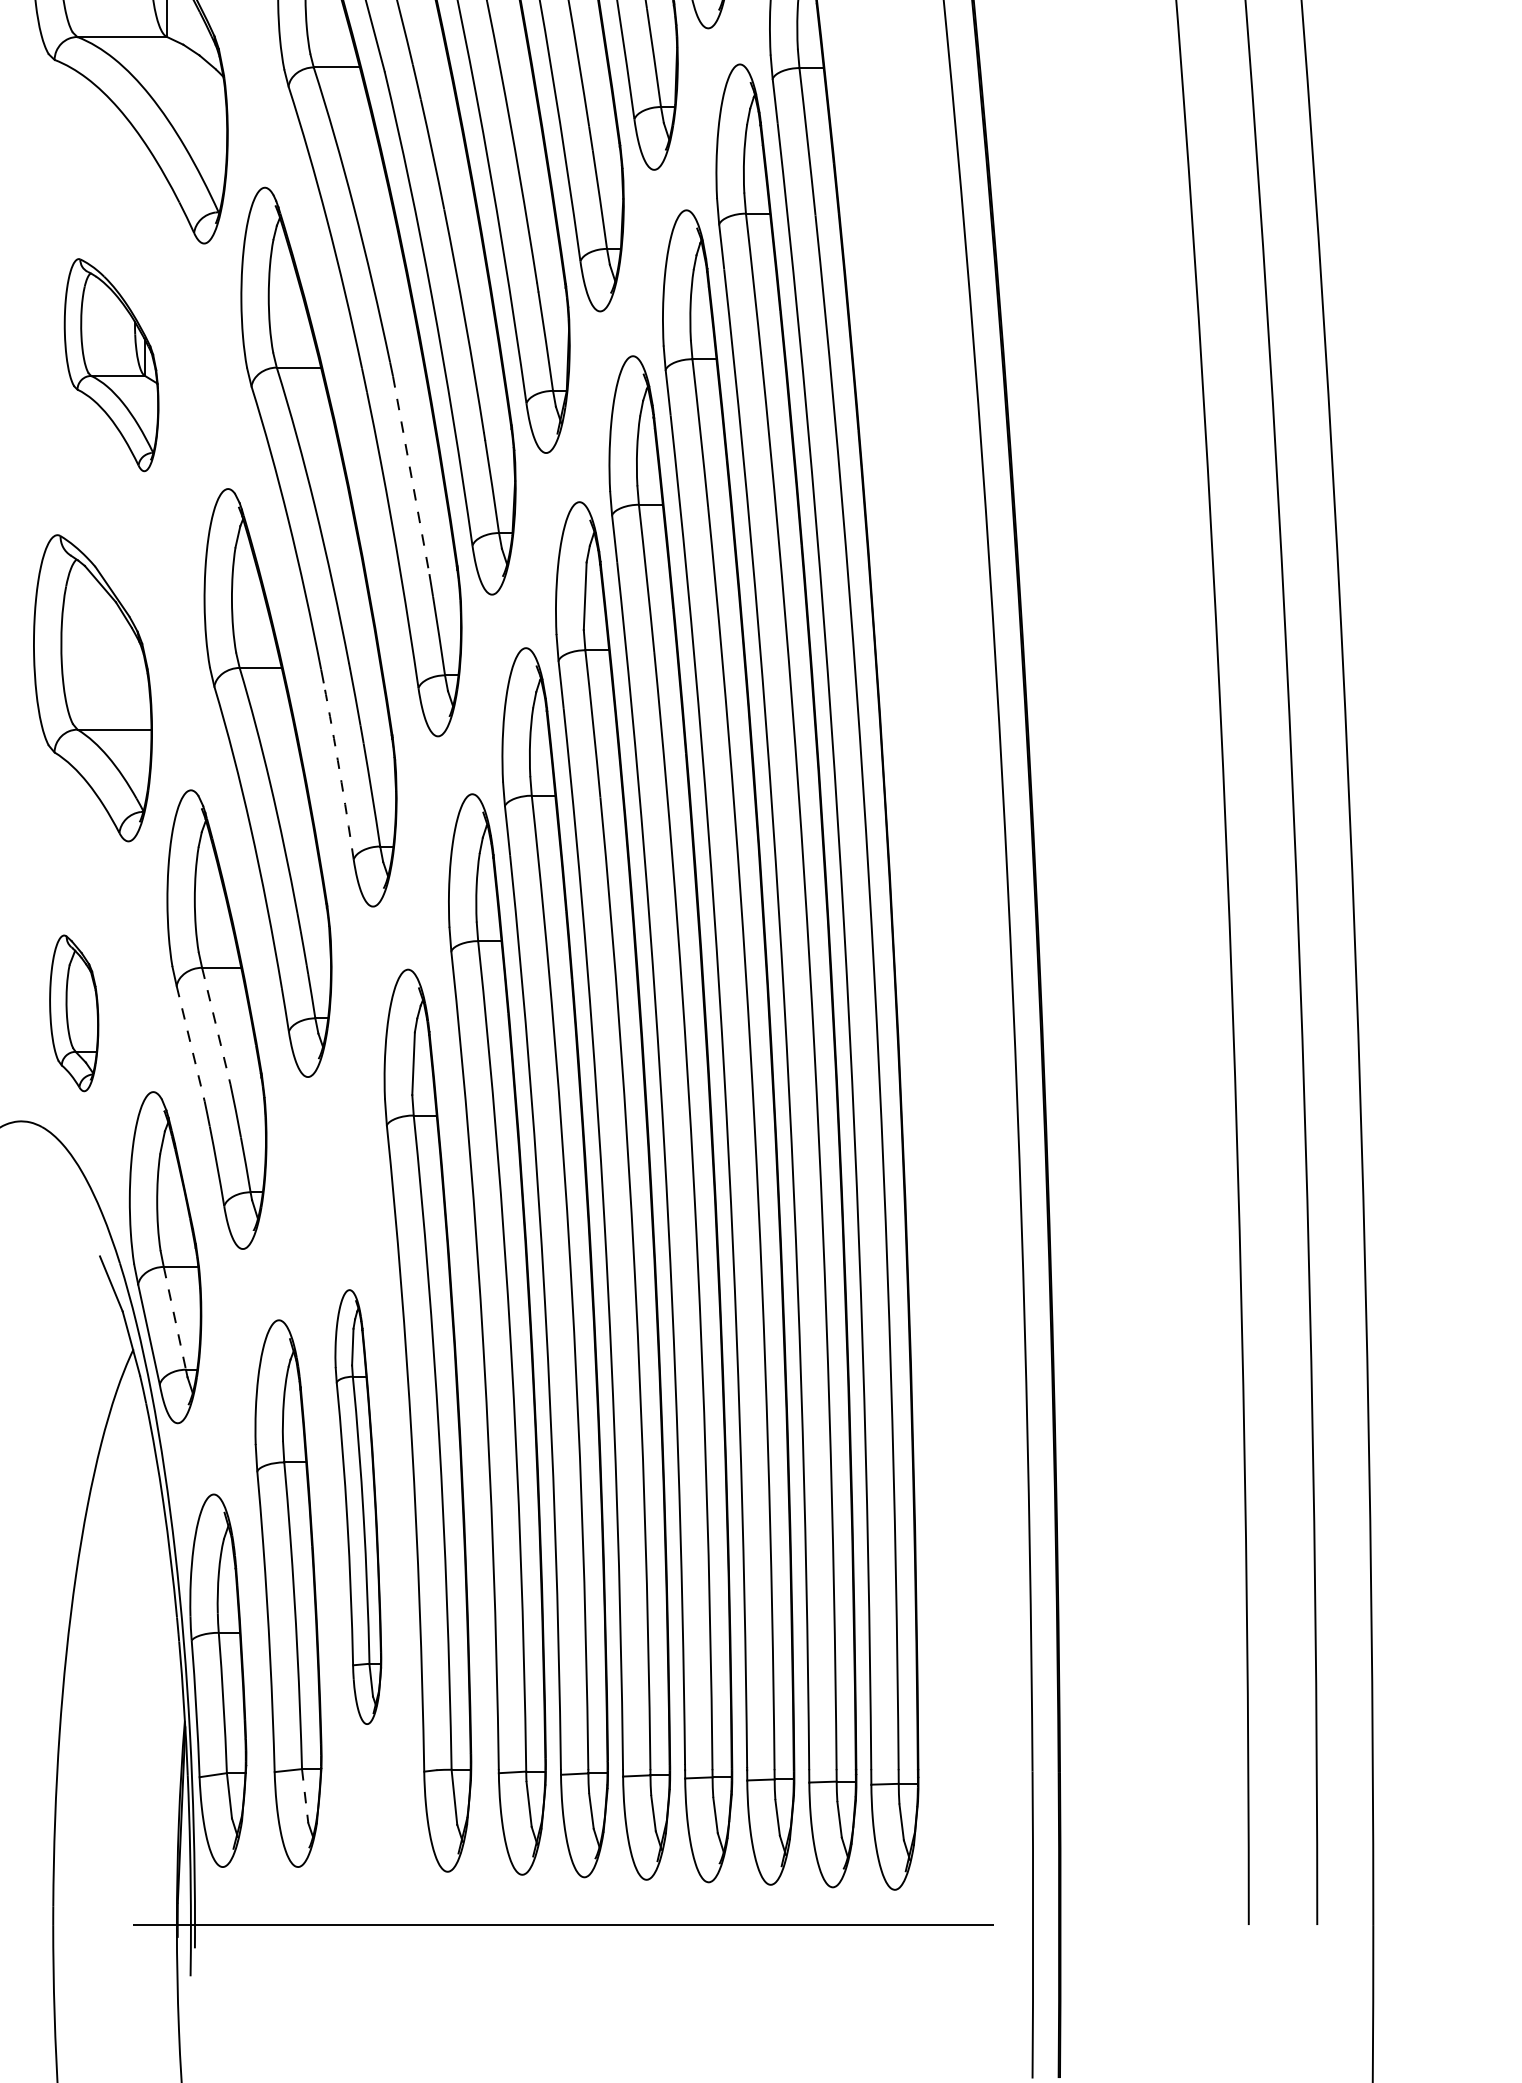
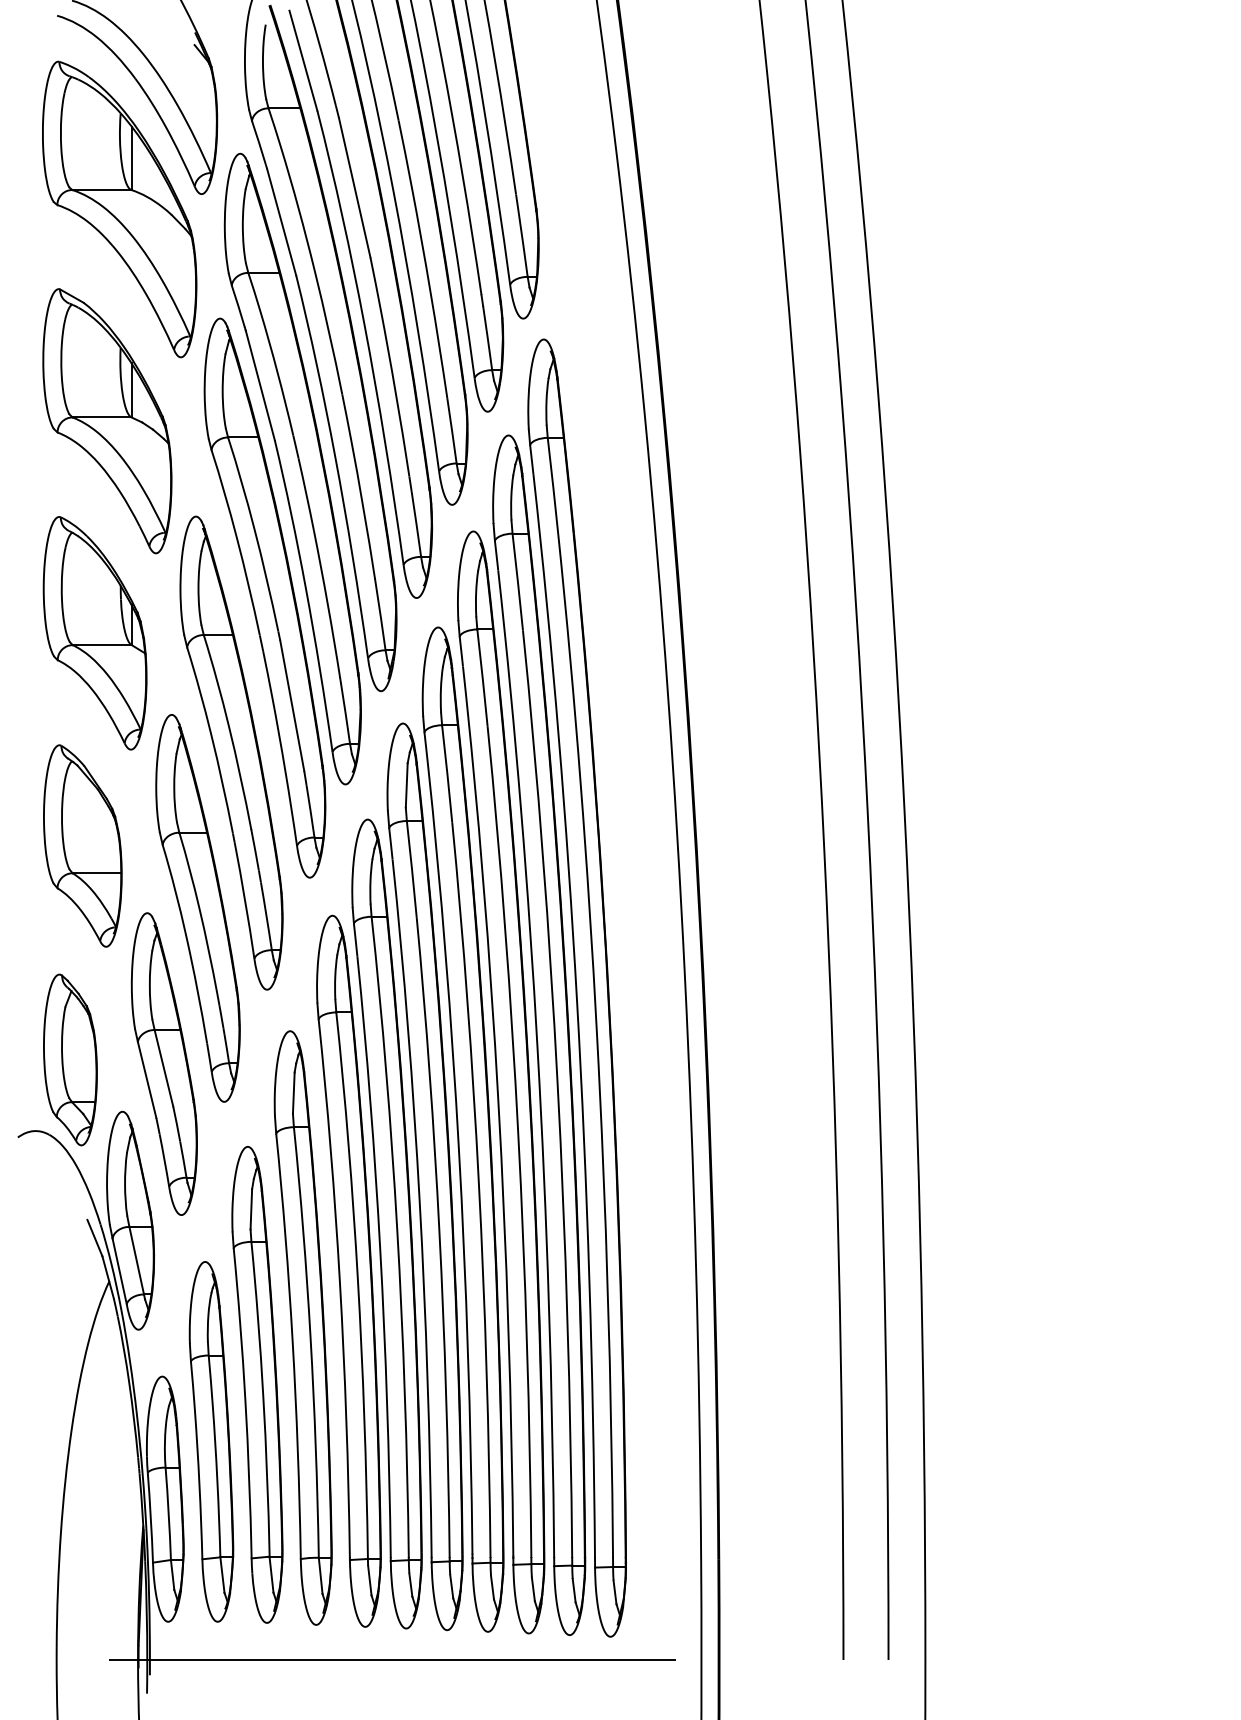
part: (110, 365) -> (94, 633), size x1.67
line: (411, 476) -> (292, 706), dashed -> solid
arc: (340, 771) -> (245, 900), dashed -> solid
part: (74, 1012) -> (70, 1059), size x1.67
line: (217, 1026) -> (164, 1068), dashed -> solid
line: (191, 1044) -> (147, 1080), dashed -> solid
line: (174, 1318) -> (136, 1260), dashed -> solid
part: (358, 1506) -> (257, 1384), size x1.67
line: (305, 1796) -> (222, 1575), dashed -> solid

